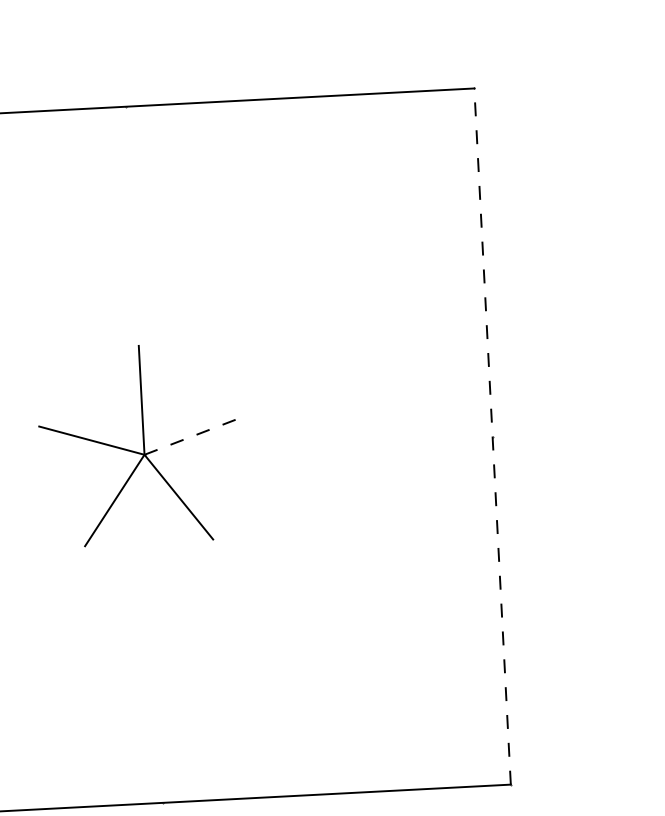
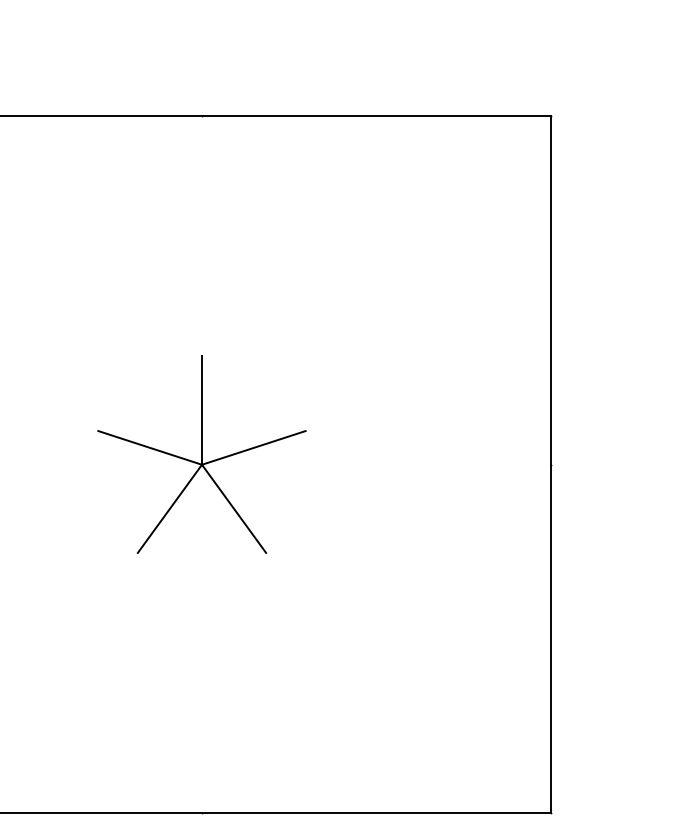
line: (196, 434) -> (254, 447), dashed -> solid
line: (492, 436) -> (550, 464), dashed -> solid

